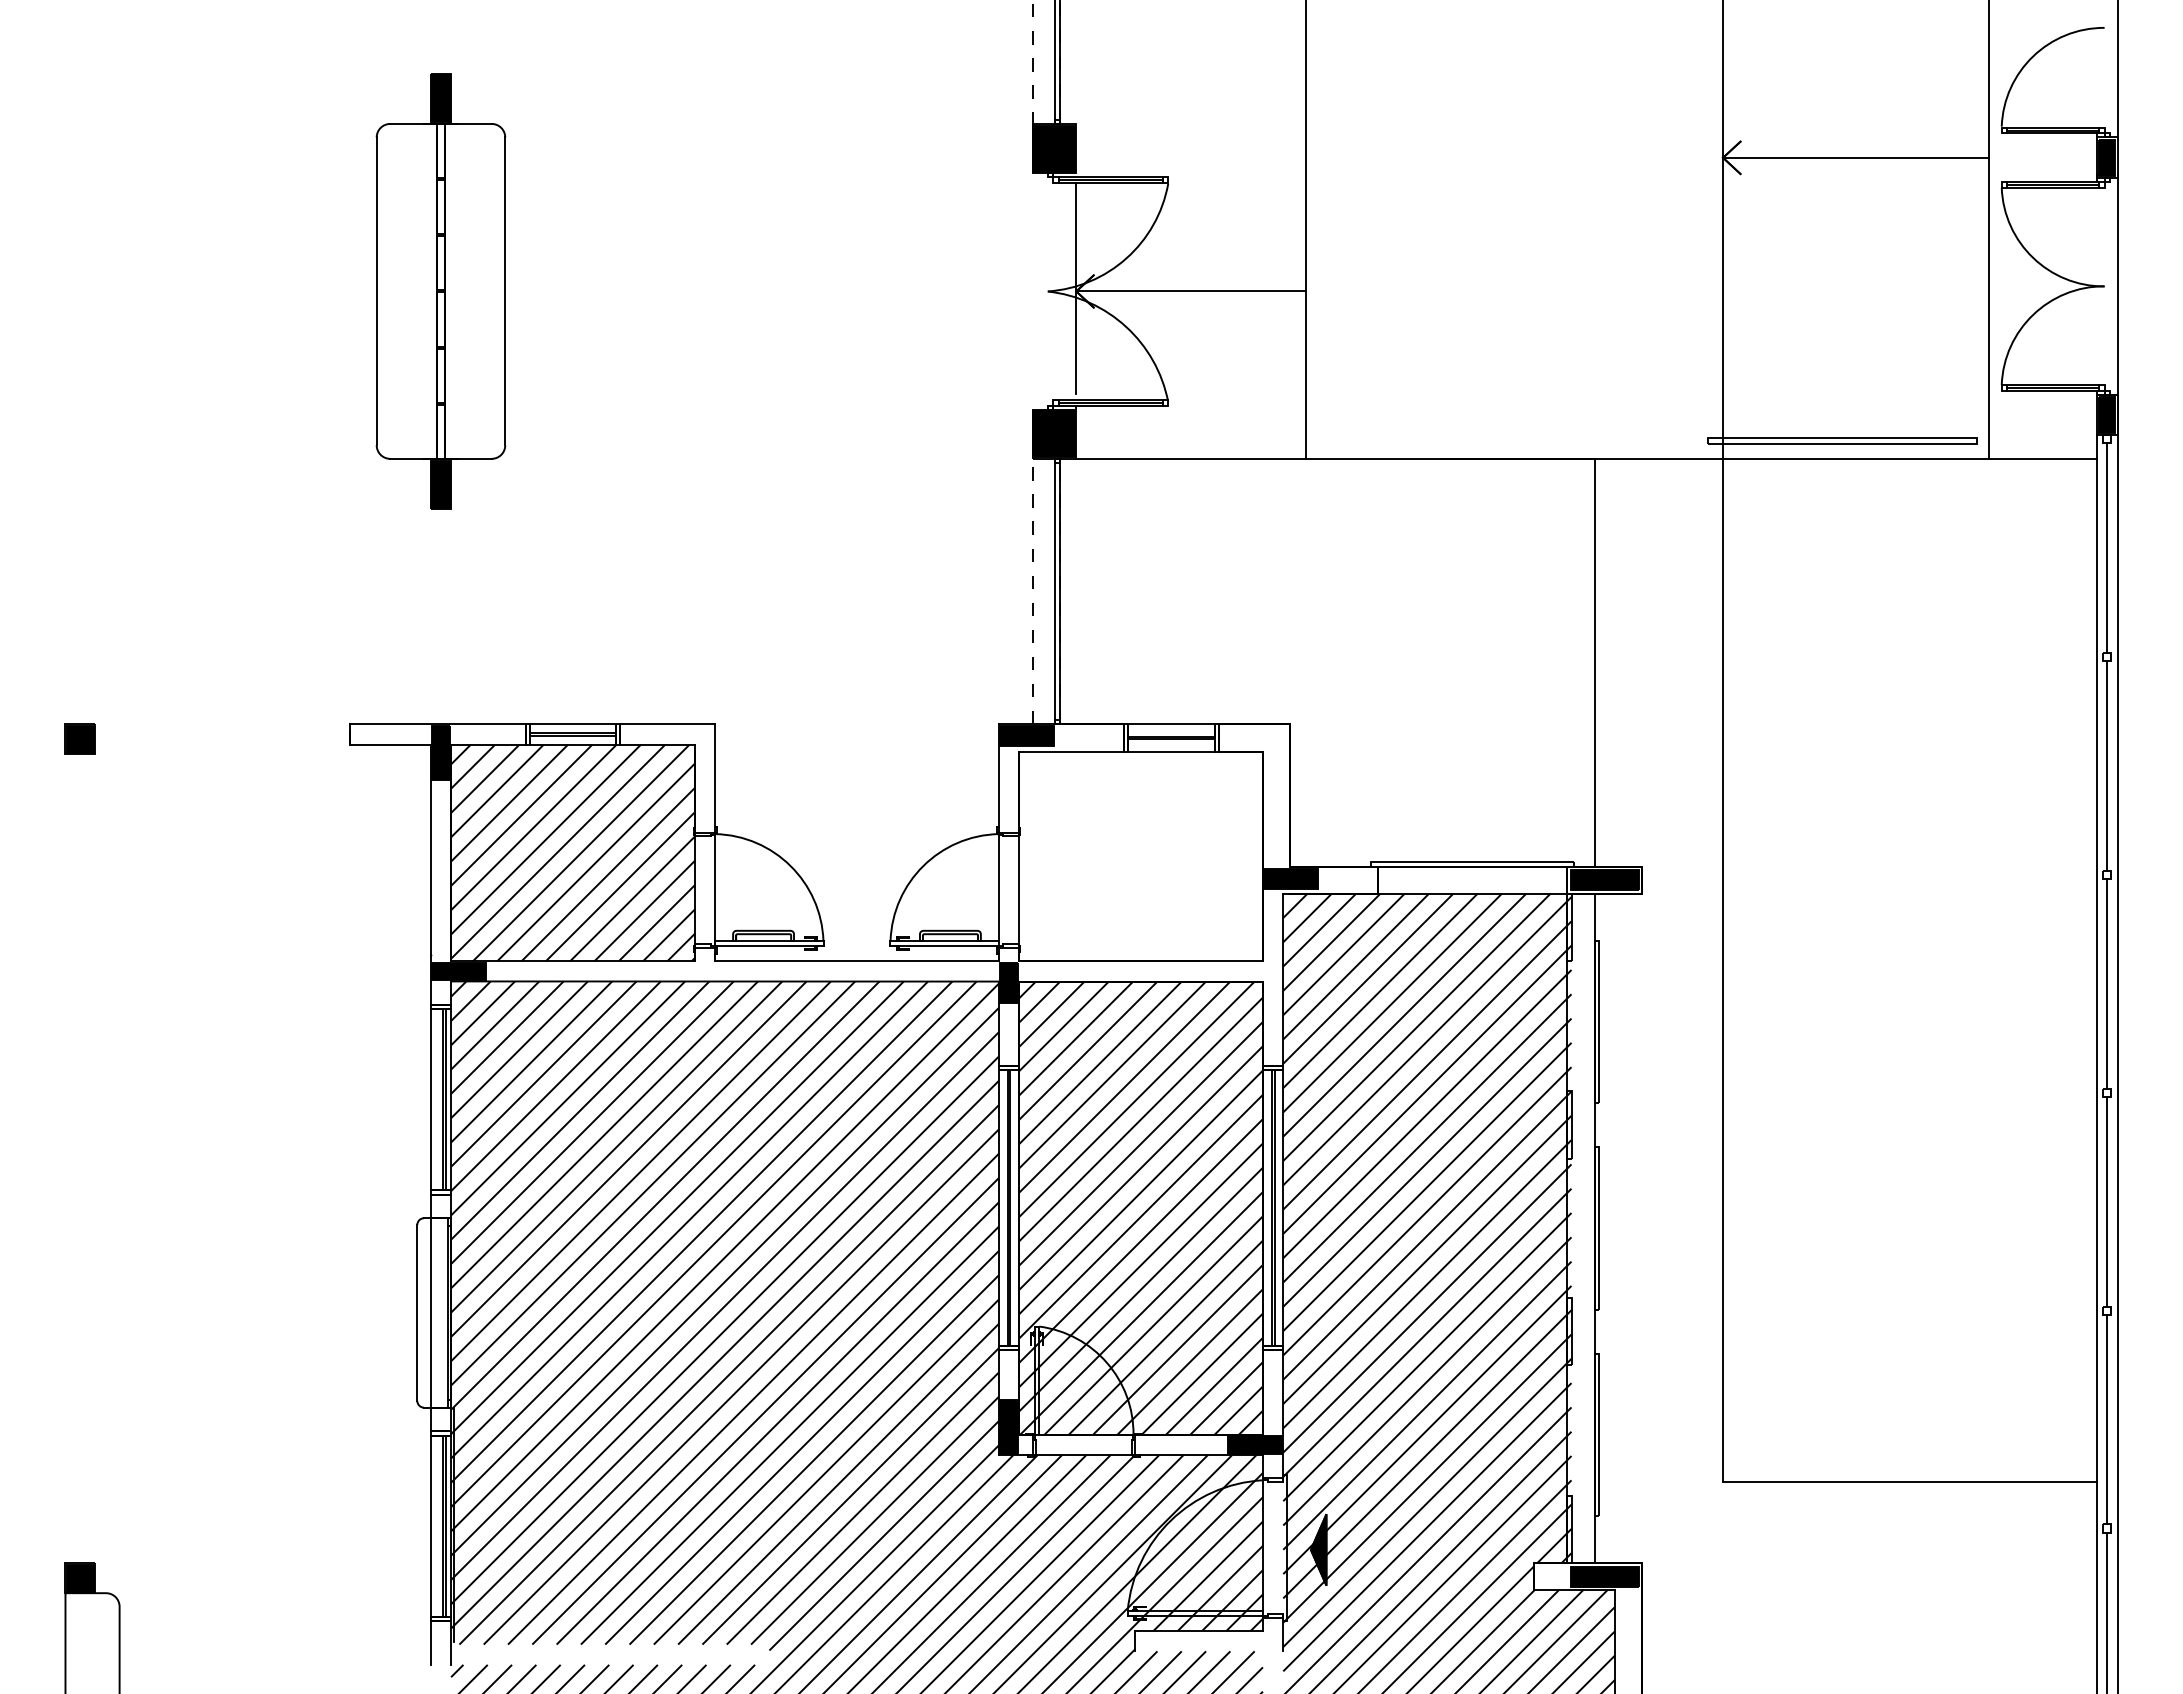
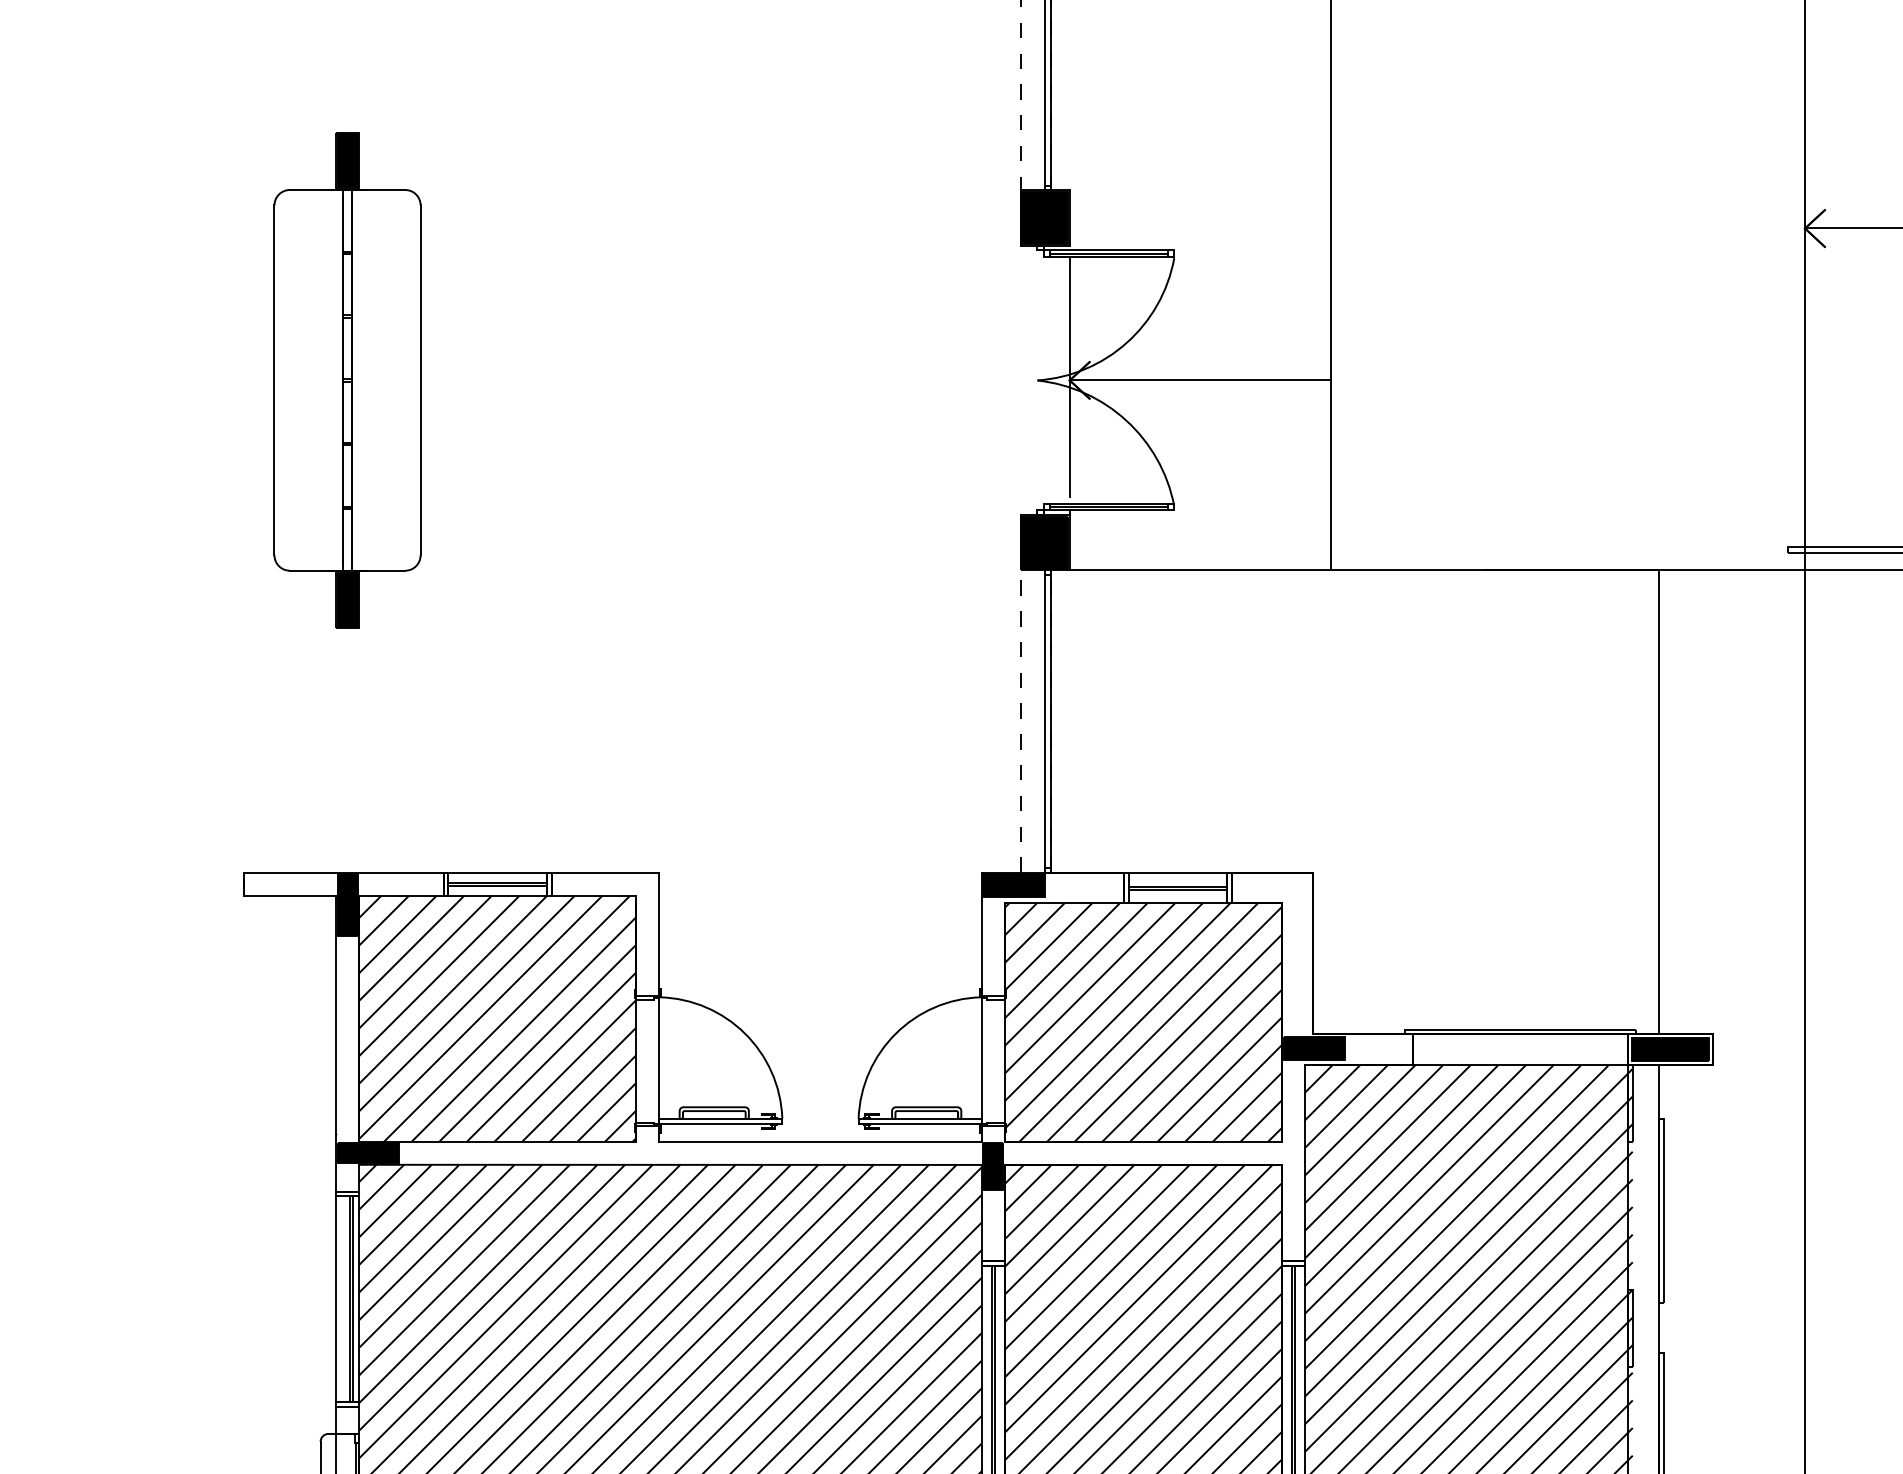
hatch: (1140, 856) -> (1142, 1022), added

